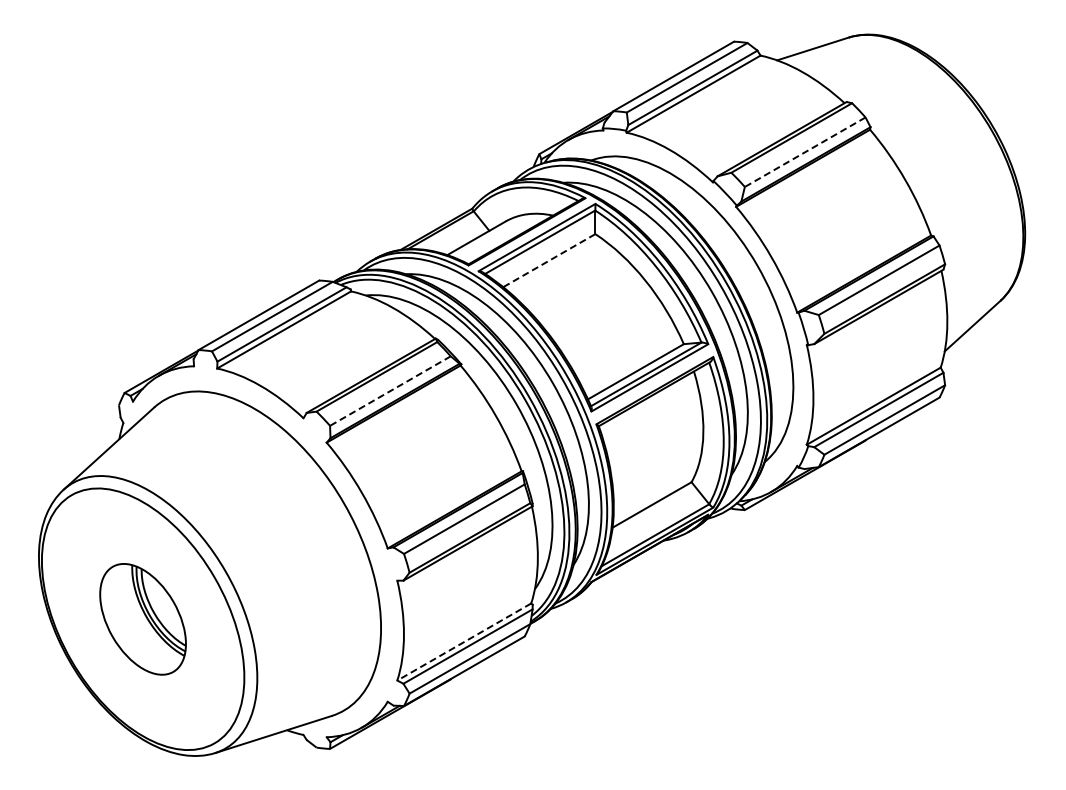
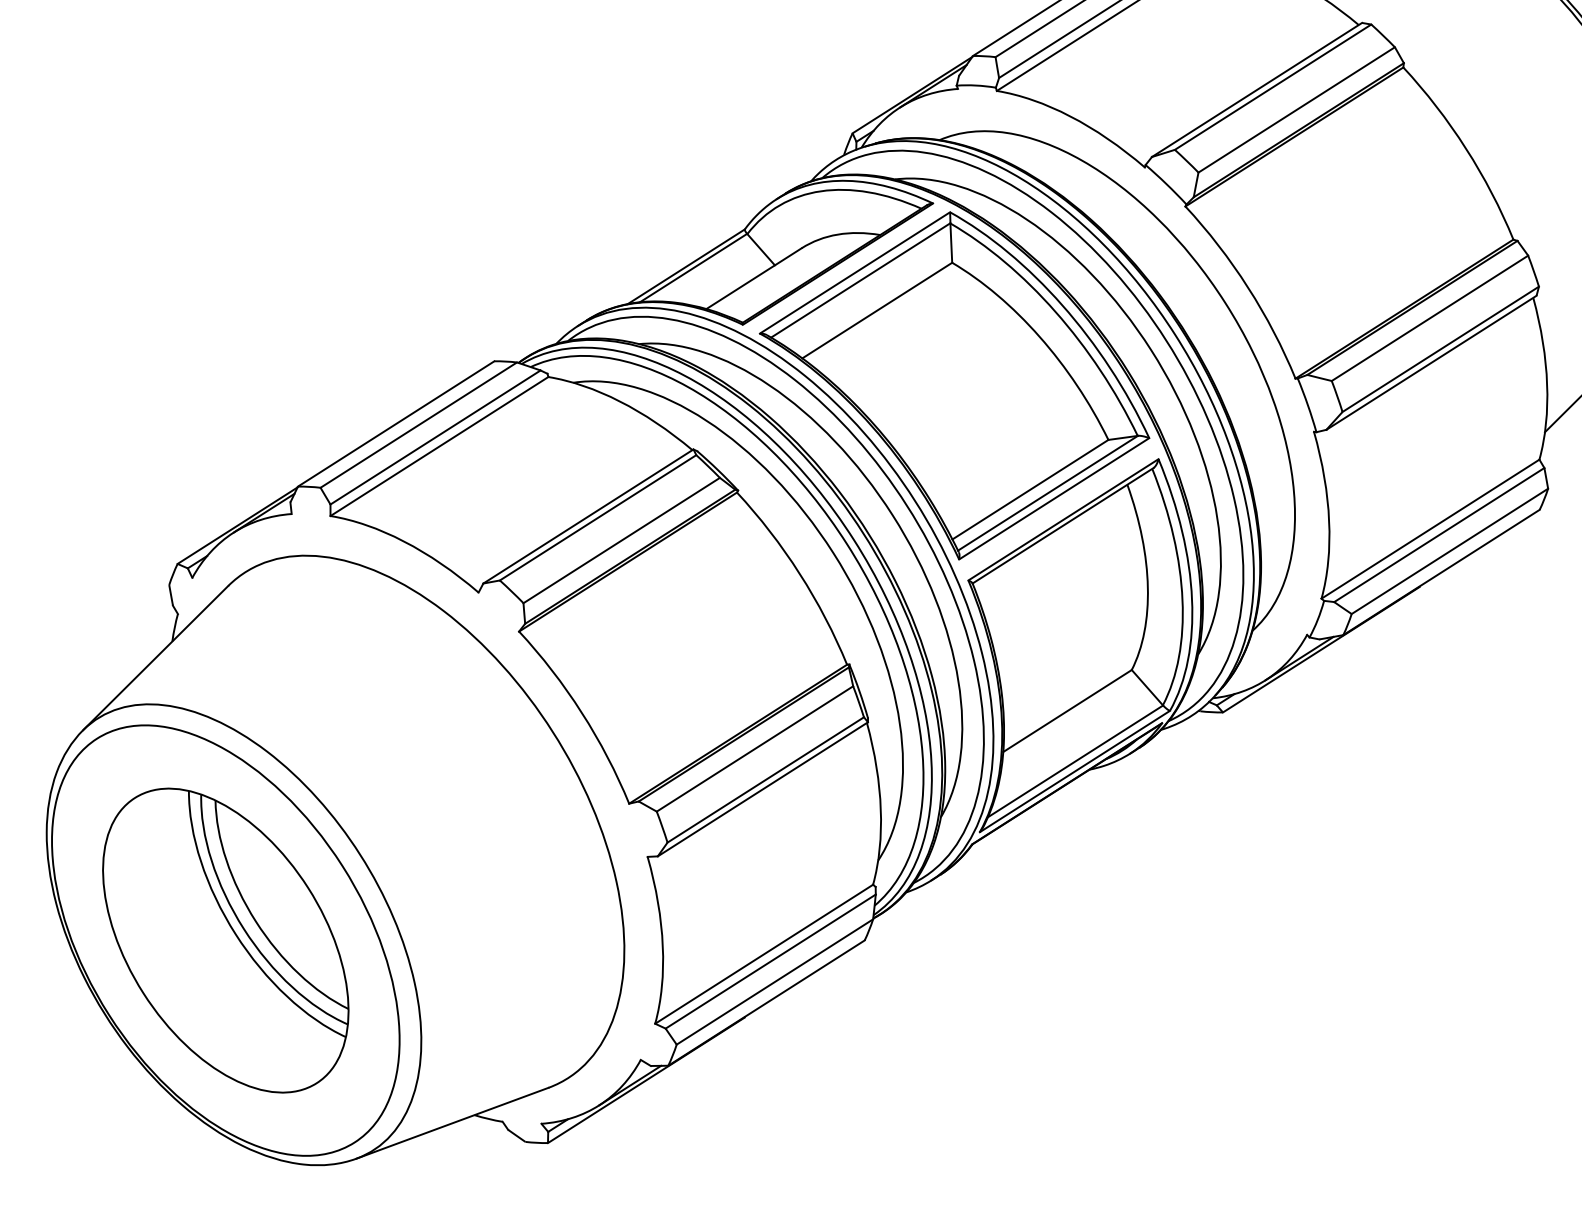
line: (805, 152) -> (1297, 110), dashed -> solid
line: (548, 260) -> (875, 310), dashed -> solid
line: (390, 391) -> (621, 541), dashed -> solid
part: (142, 619) -> (224, 941), size x1.67
line: (463, 642) -> (762, 955), dashed -> solid

